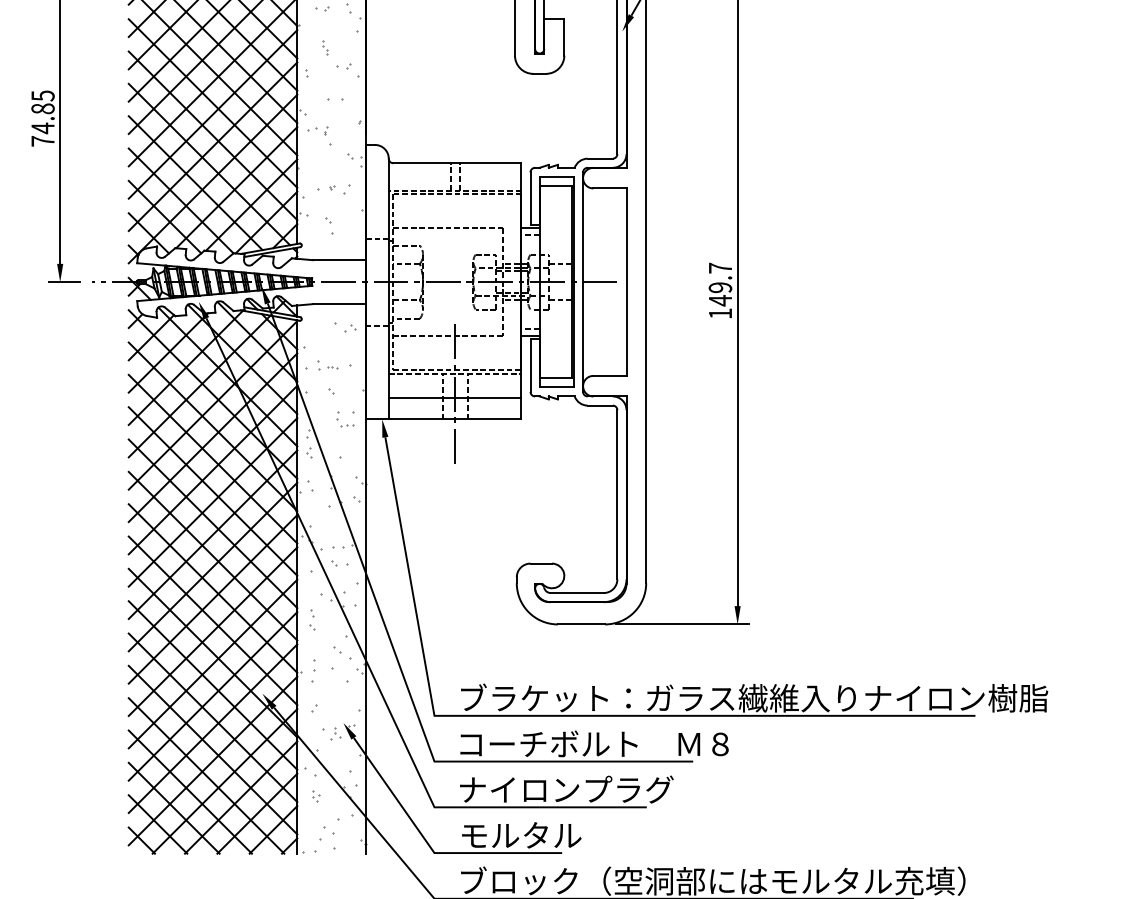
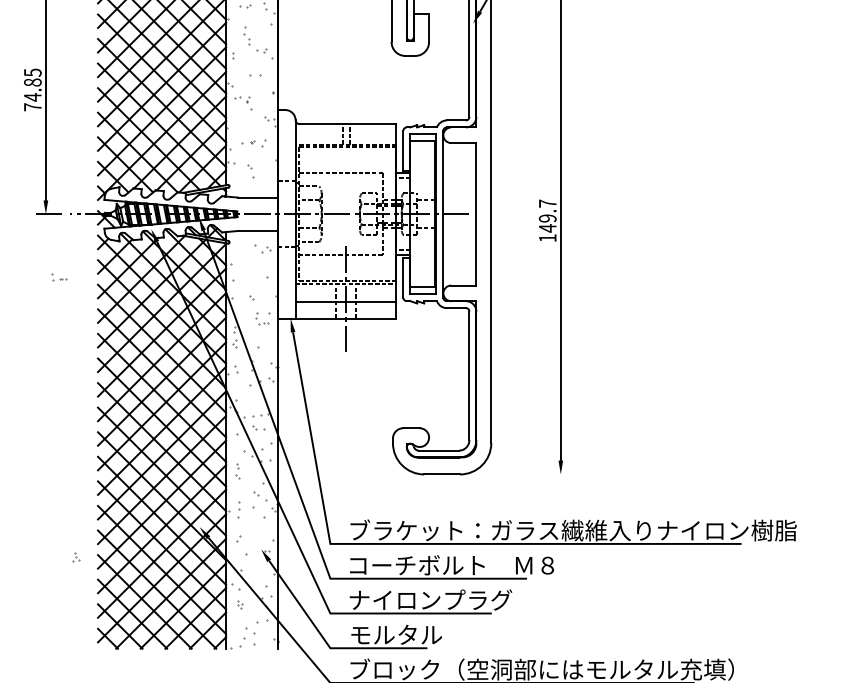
part: (325, 47) -> (247, 35), size x1.6
part: (327, 365) -> (59, 277), moved
line: (682, 624) -> (518, 474), removed
part: (335, 733) -> (75, 557), moved

